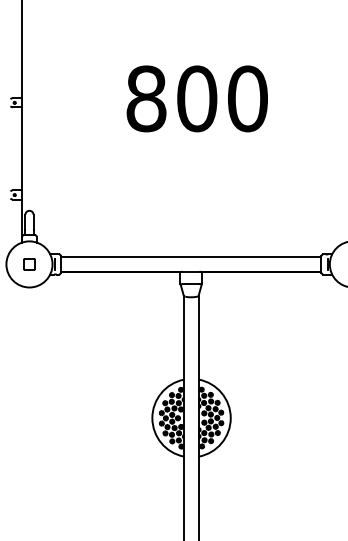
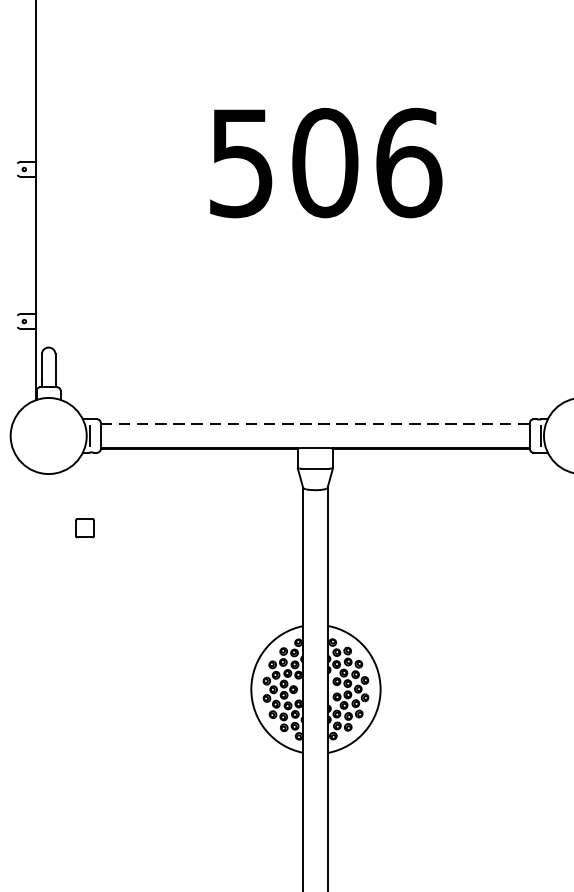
text: (197, 98) -> (325, 162), 800 -> 506
line: (191, 257) -> (315, 424), solid -> dashed
part: (29, 264) -> (84, 528), moved

